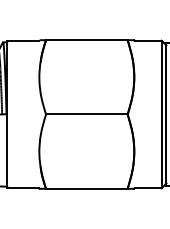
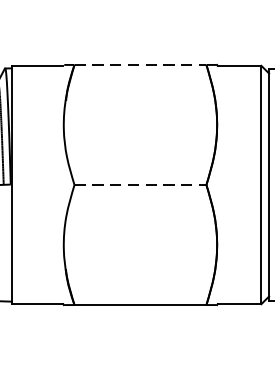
line: (86, 40) -> (139, 65), solid -> dashed
line: (86, 114) -> (139, 185), solid -> dashed

